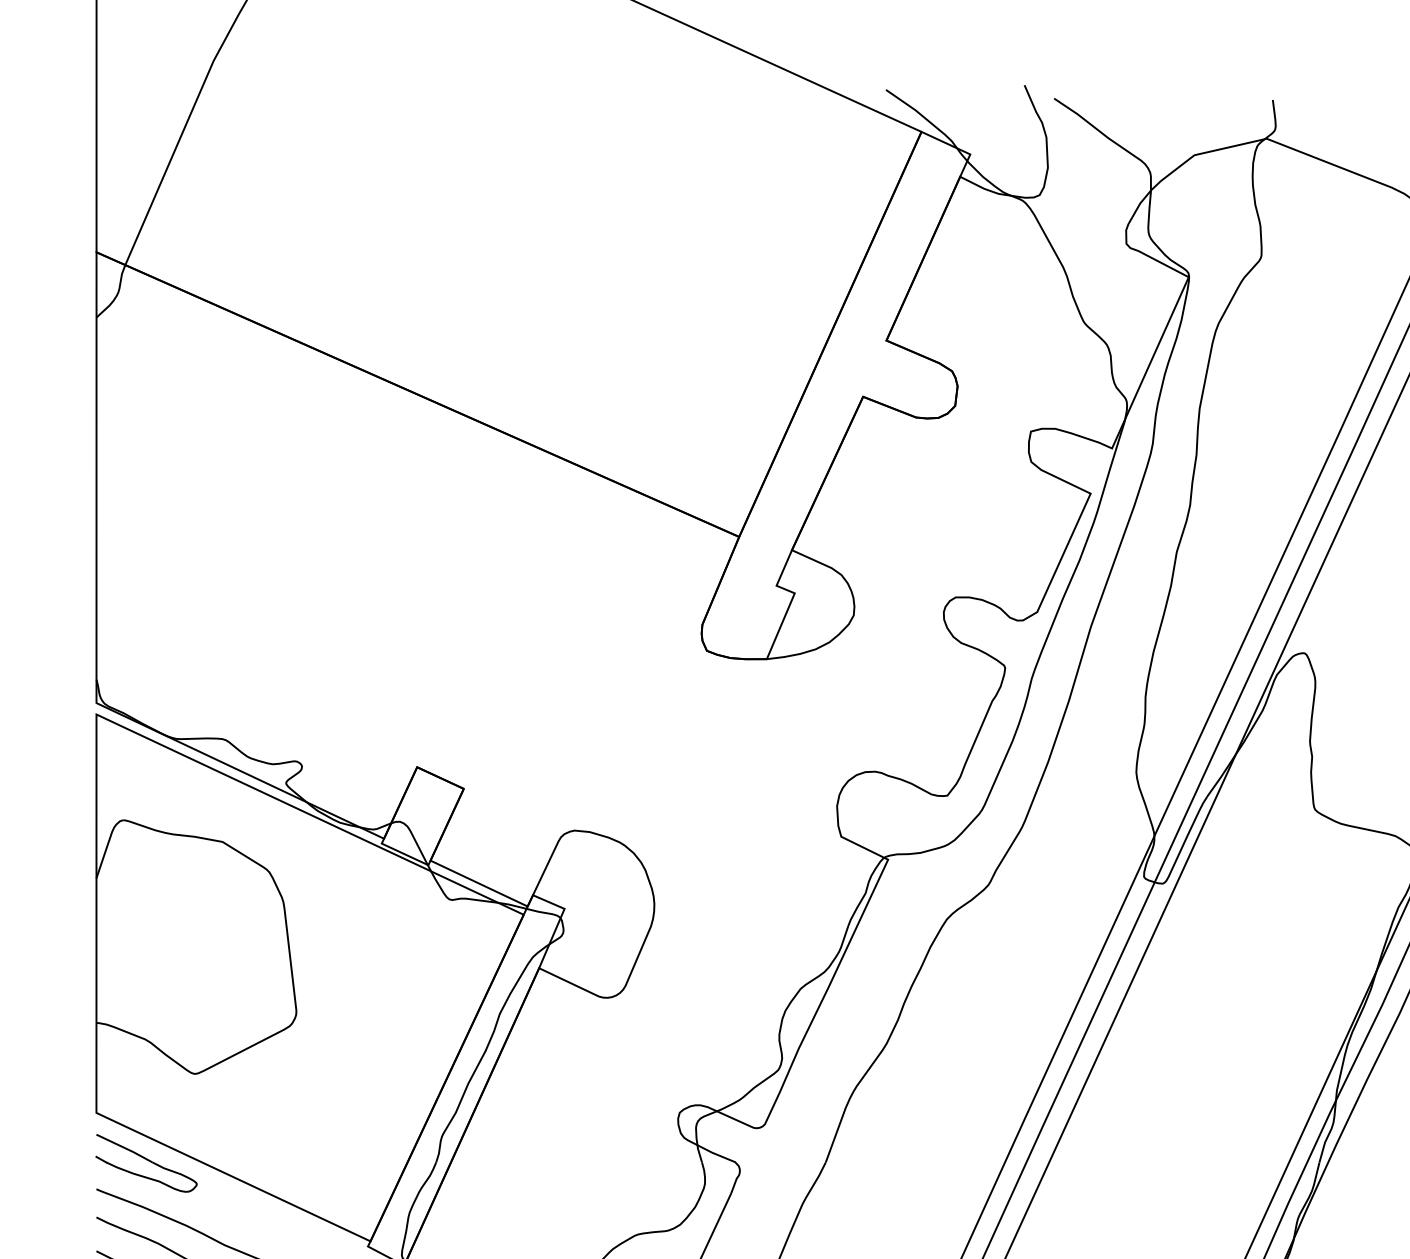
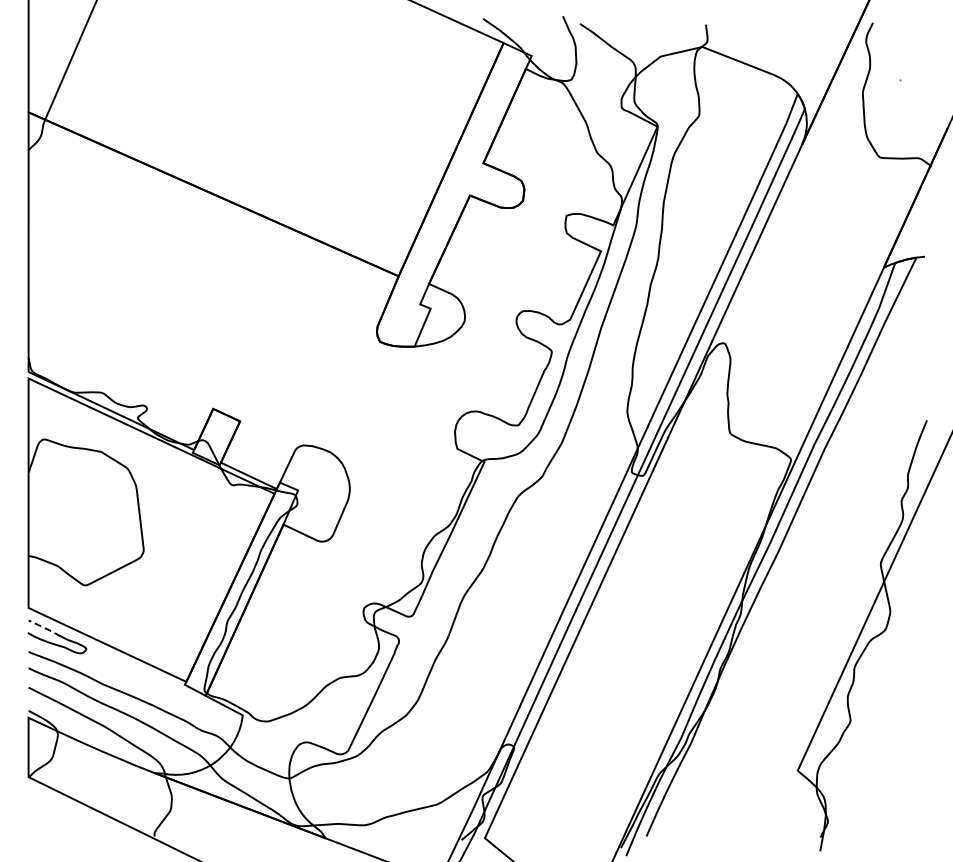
line: (125, 1148) -> (45, 628), solid -> dashed

